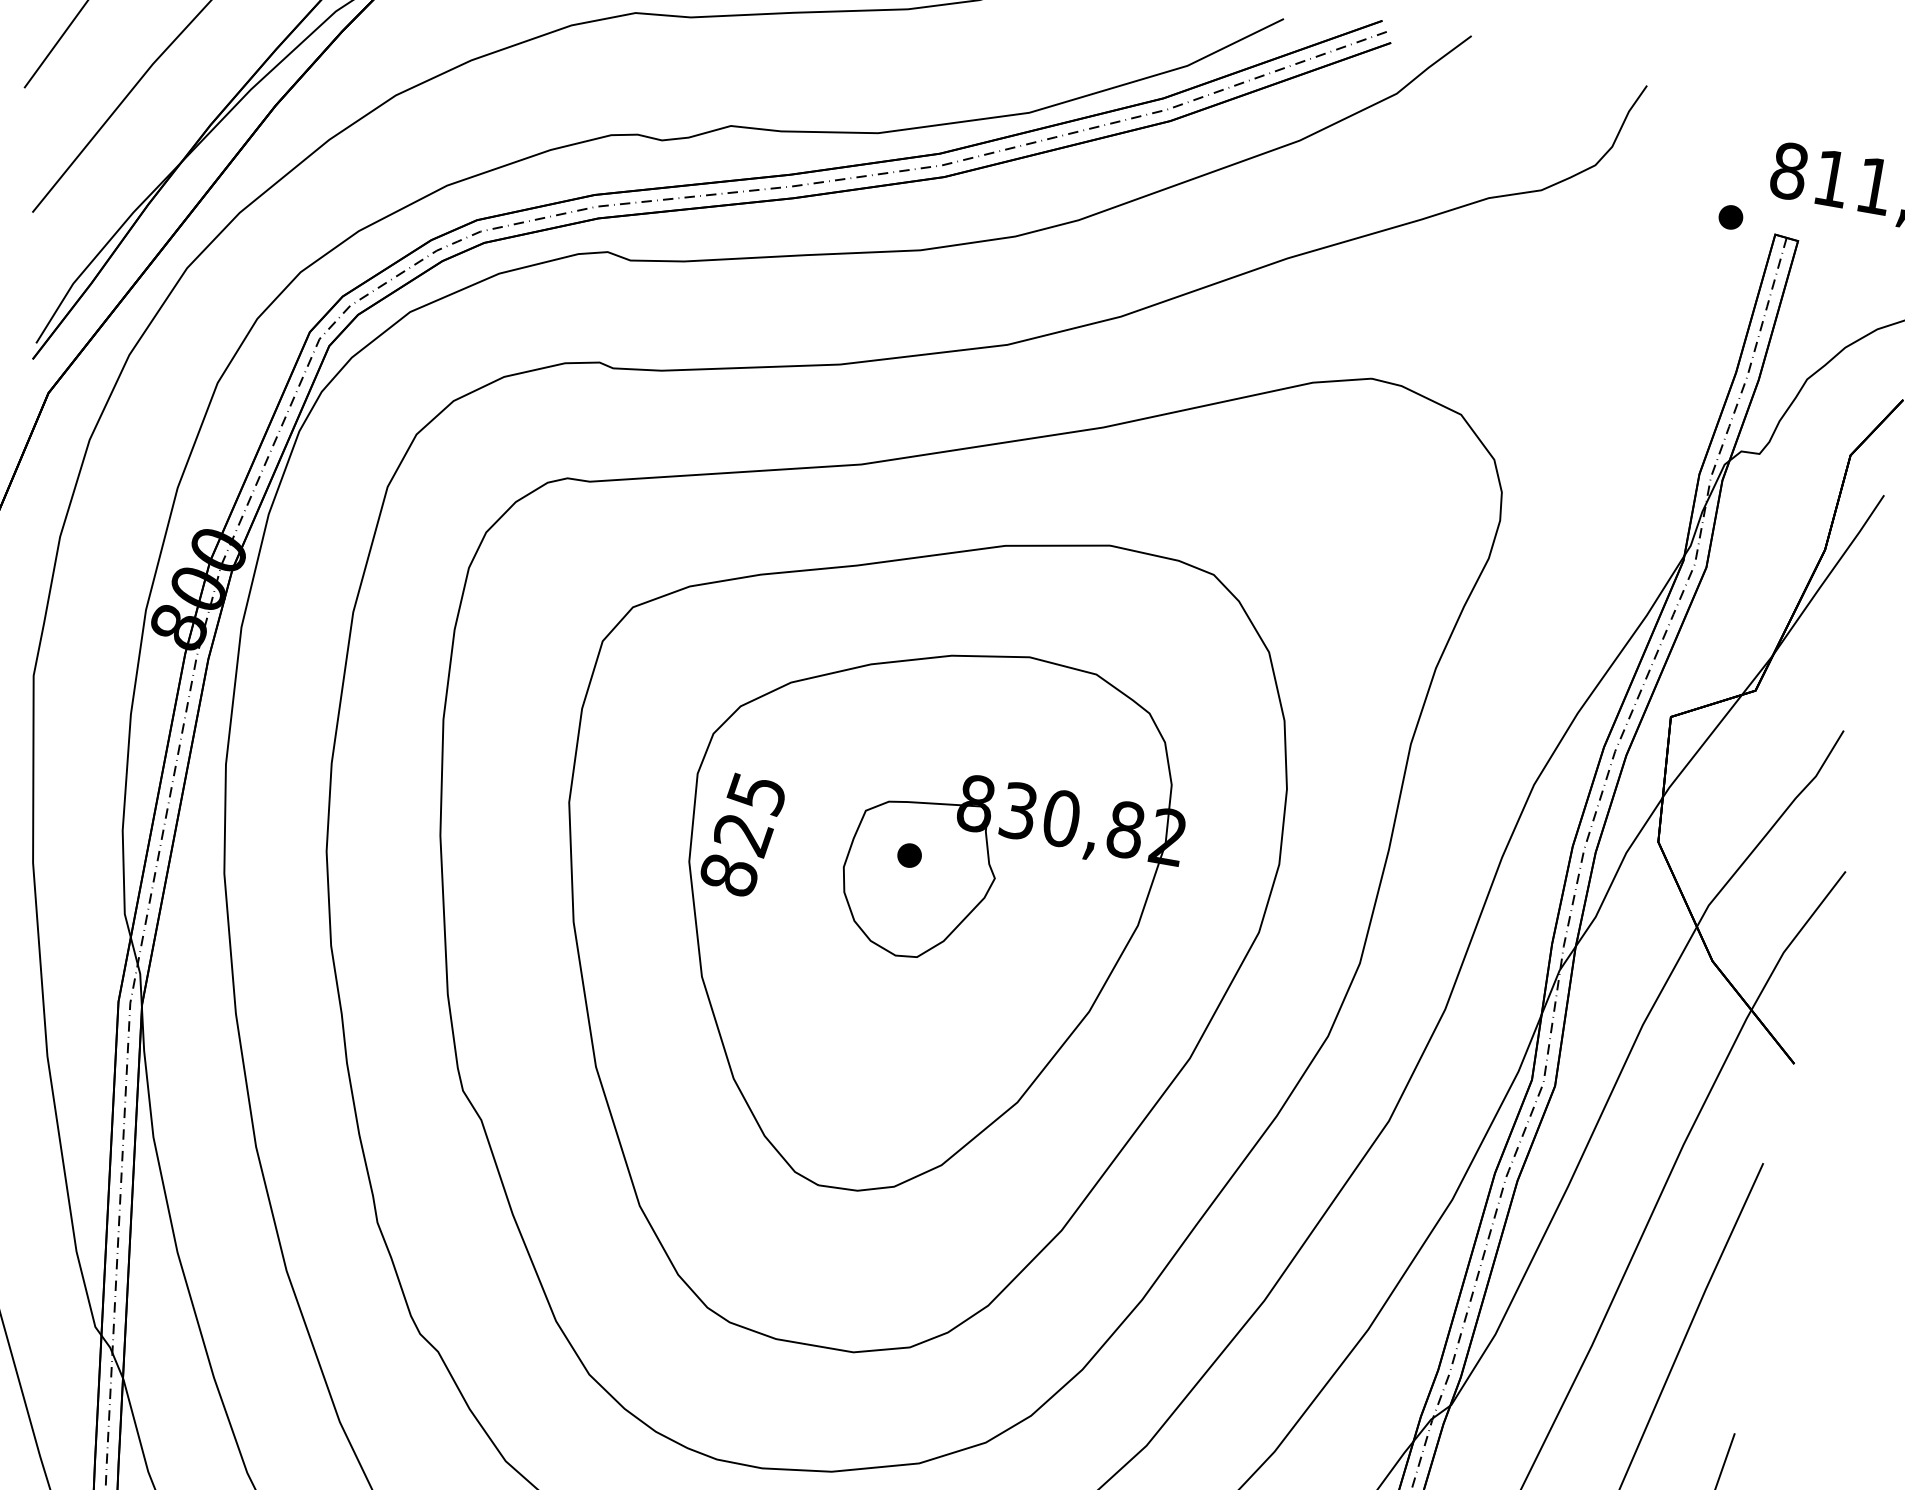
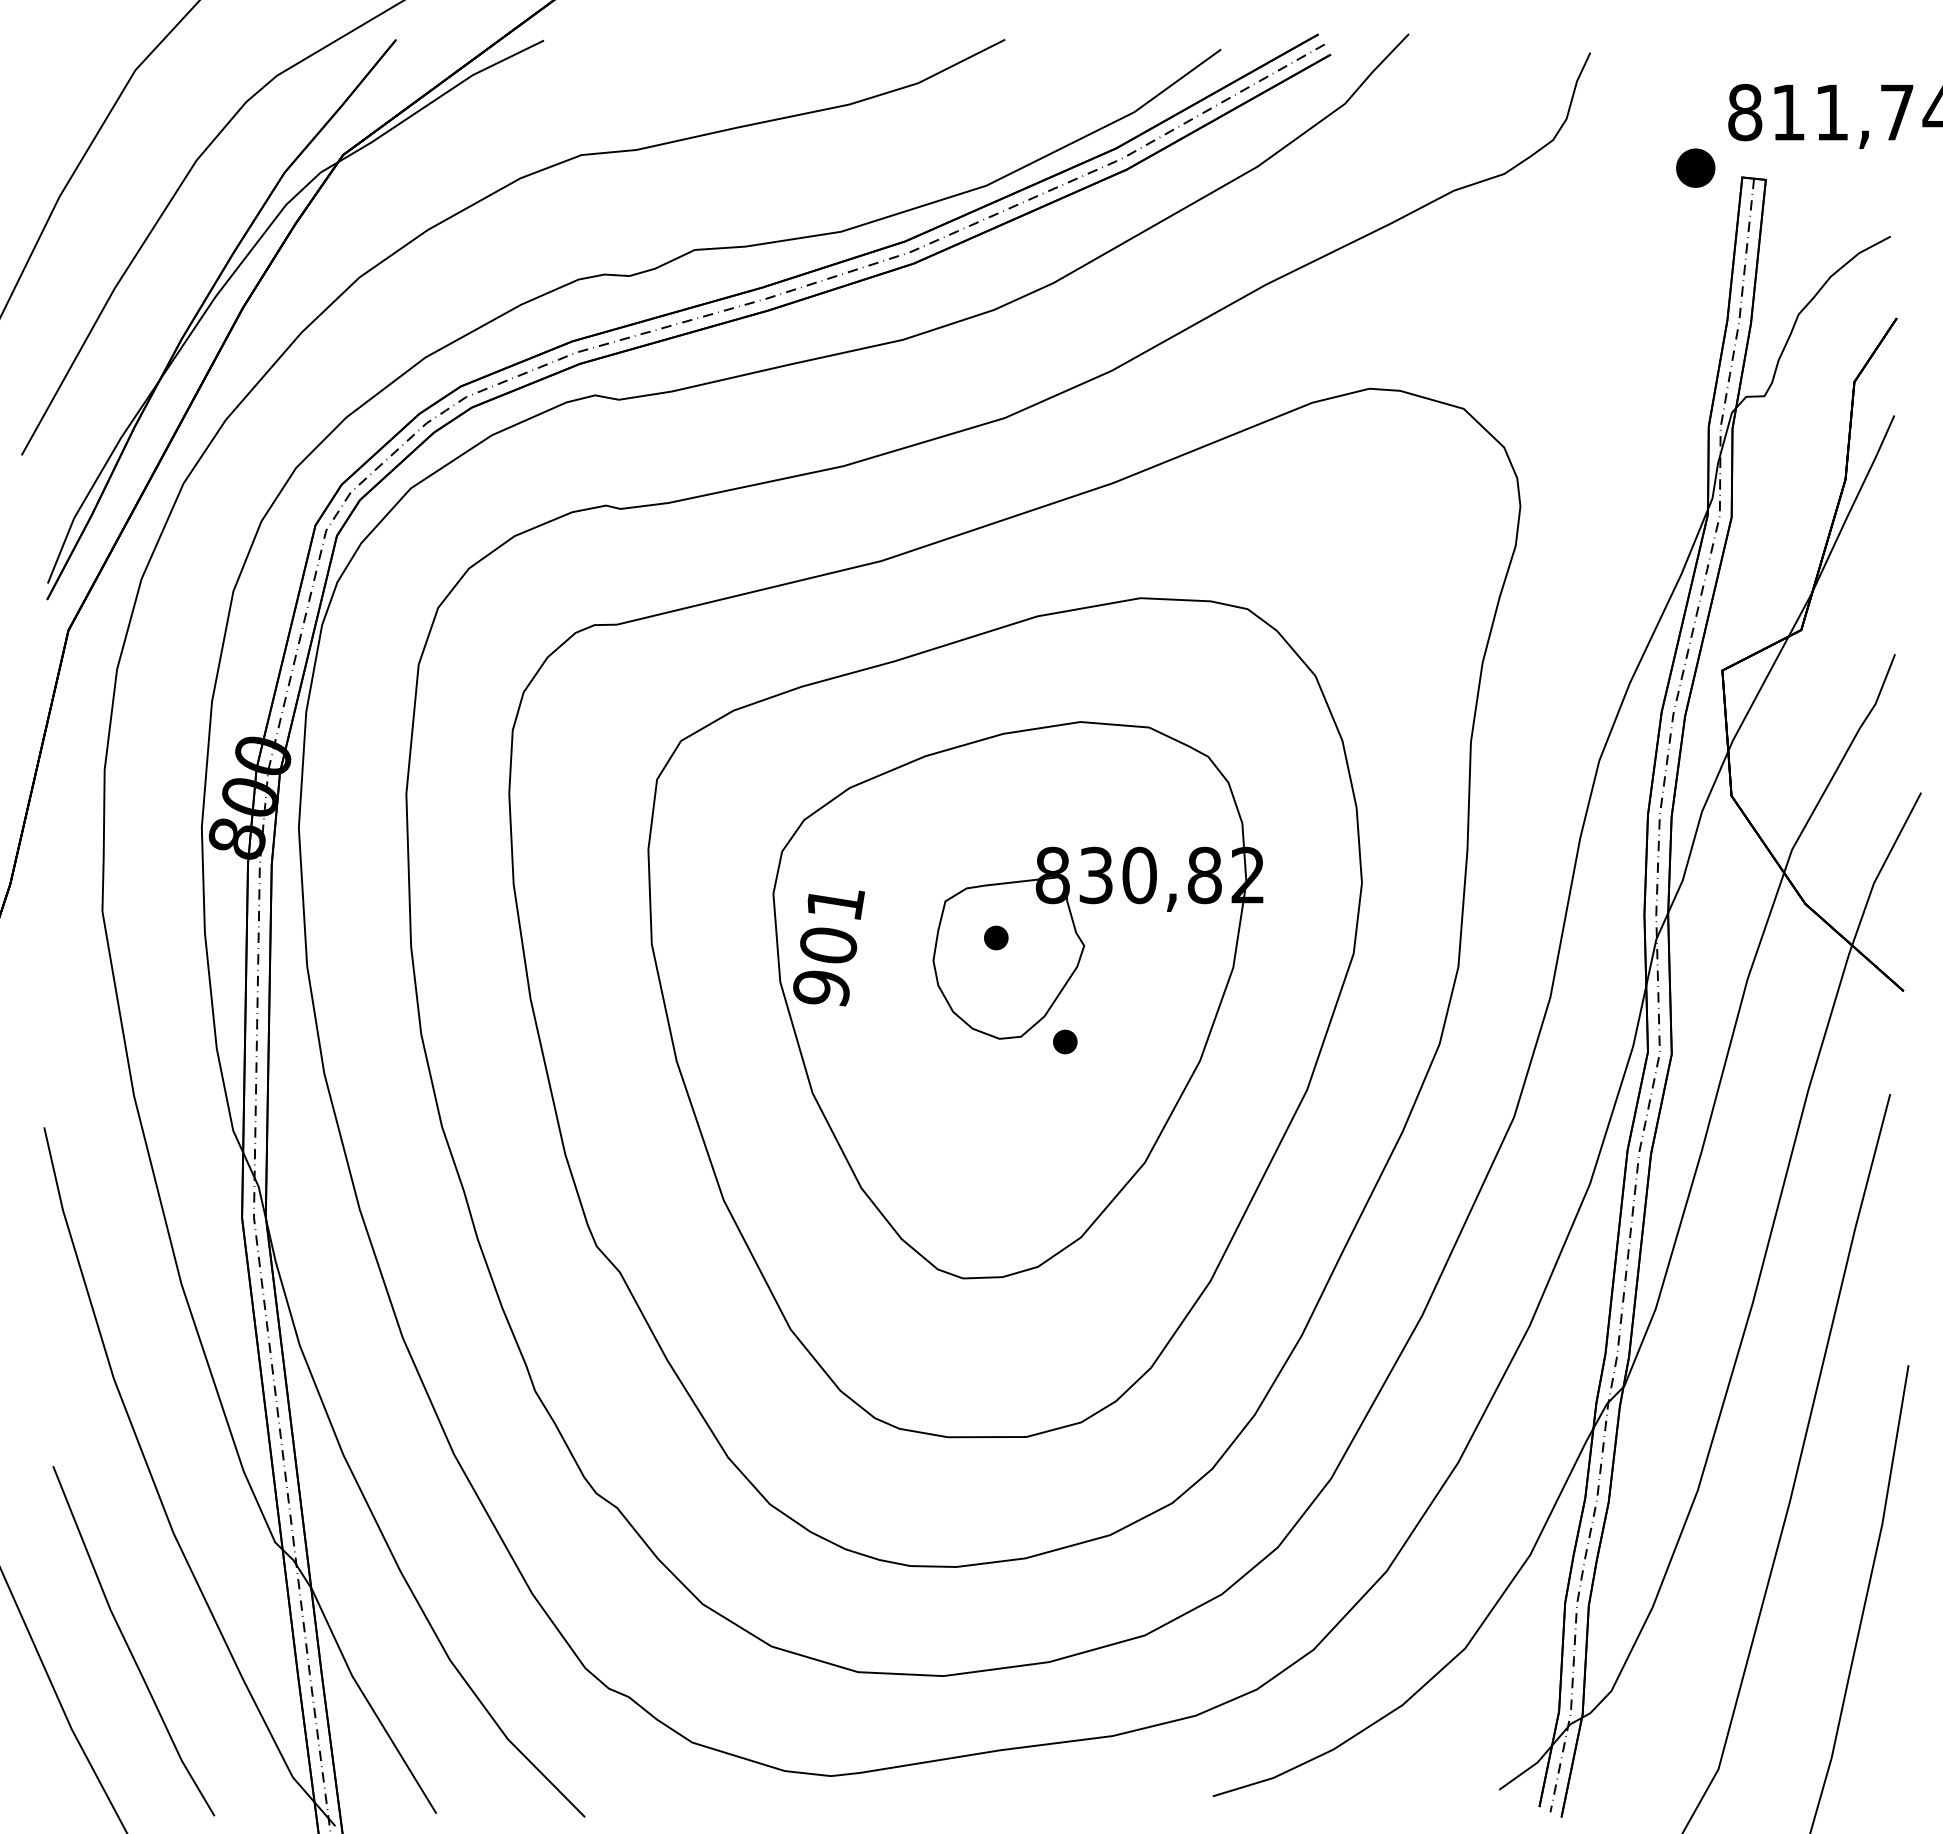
part: (1730, 216) -> (1695, 167), size x1.6
text: (742, 835) -> (828, 946), 825 -> 901
part: (960, 969) -> (1065, 1041), added

